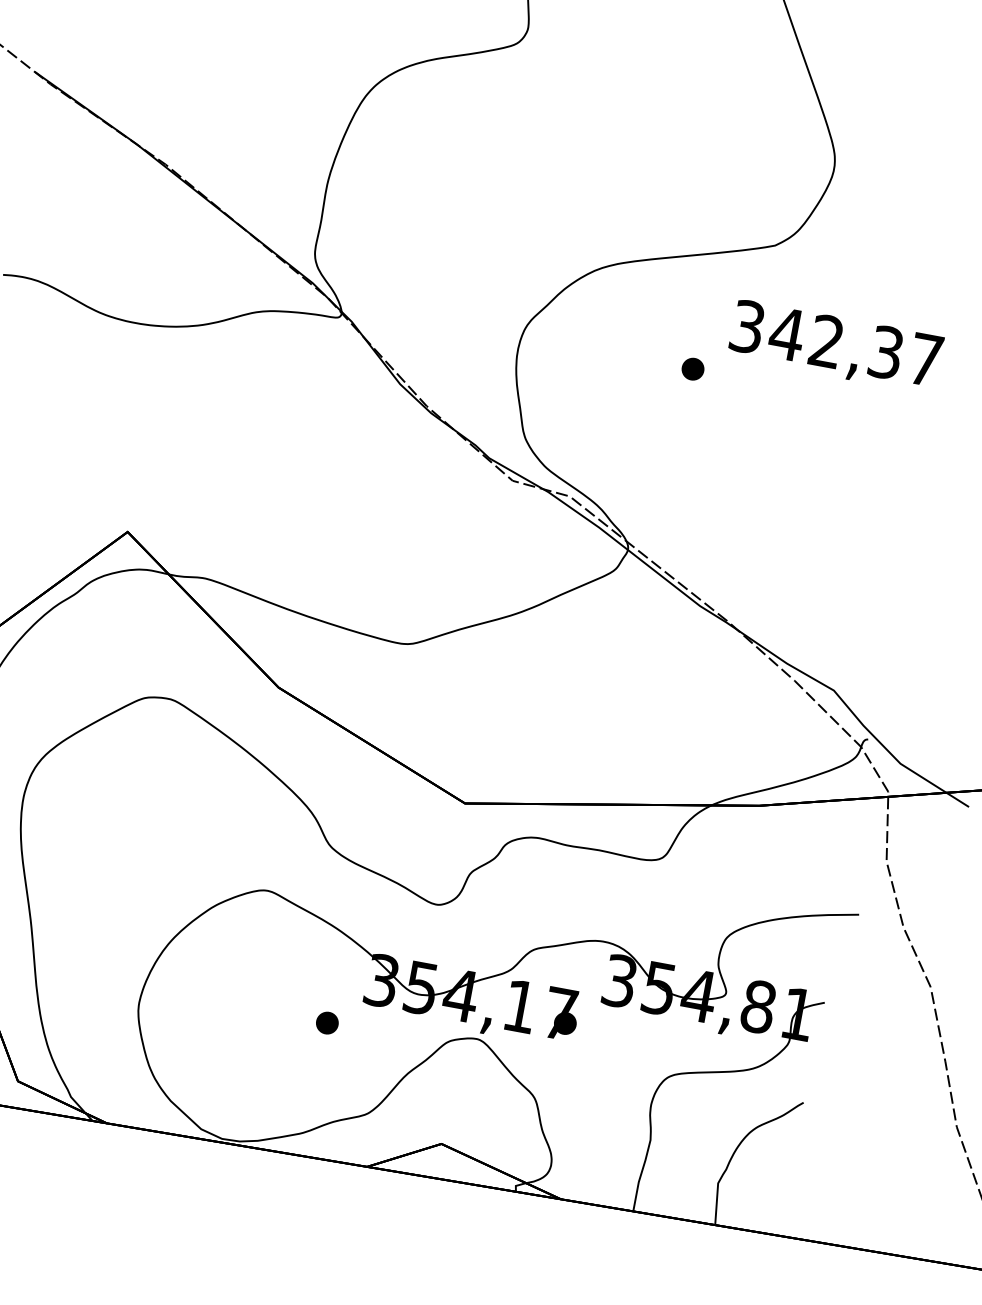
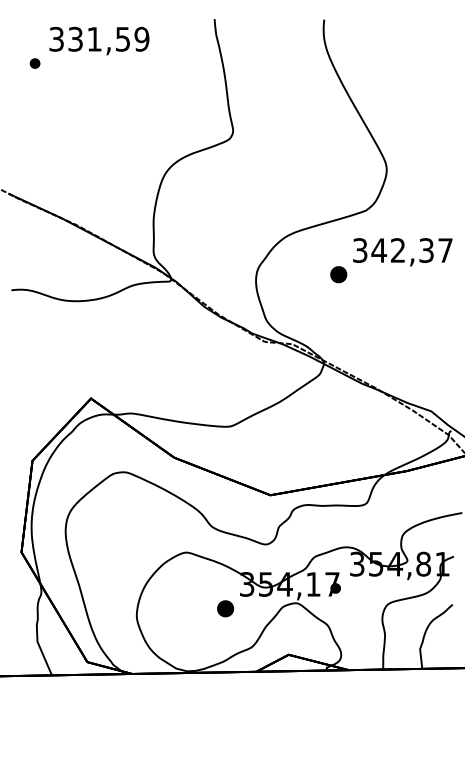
part: (692, 368) -> (338, 274), size x1.6
part: (327, 1022) -> (225, 608), size x1.6

